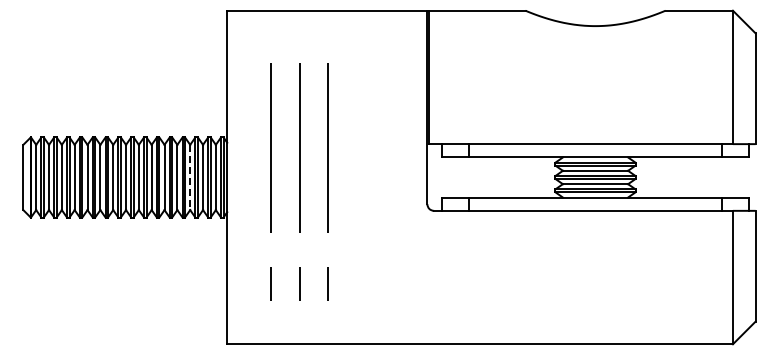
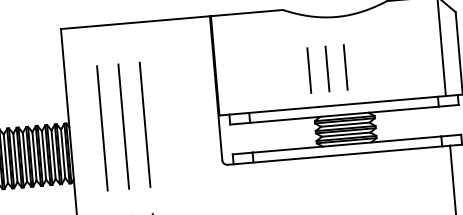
line: (553, 94) -> (309, 70), added
line: (578, 94) -> (327, 68), added
line: (602, 94) -> (345, 67), added
line: (190, 177) -> (44, 155), dashed -> solid

